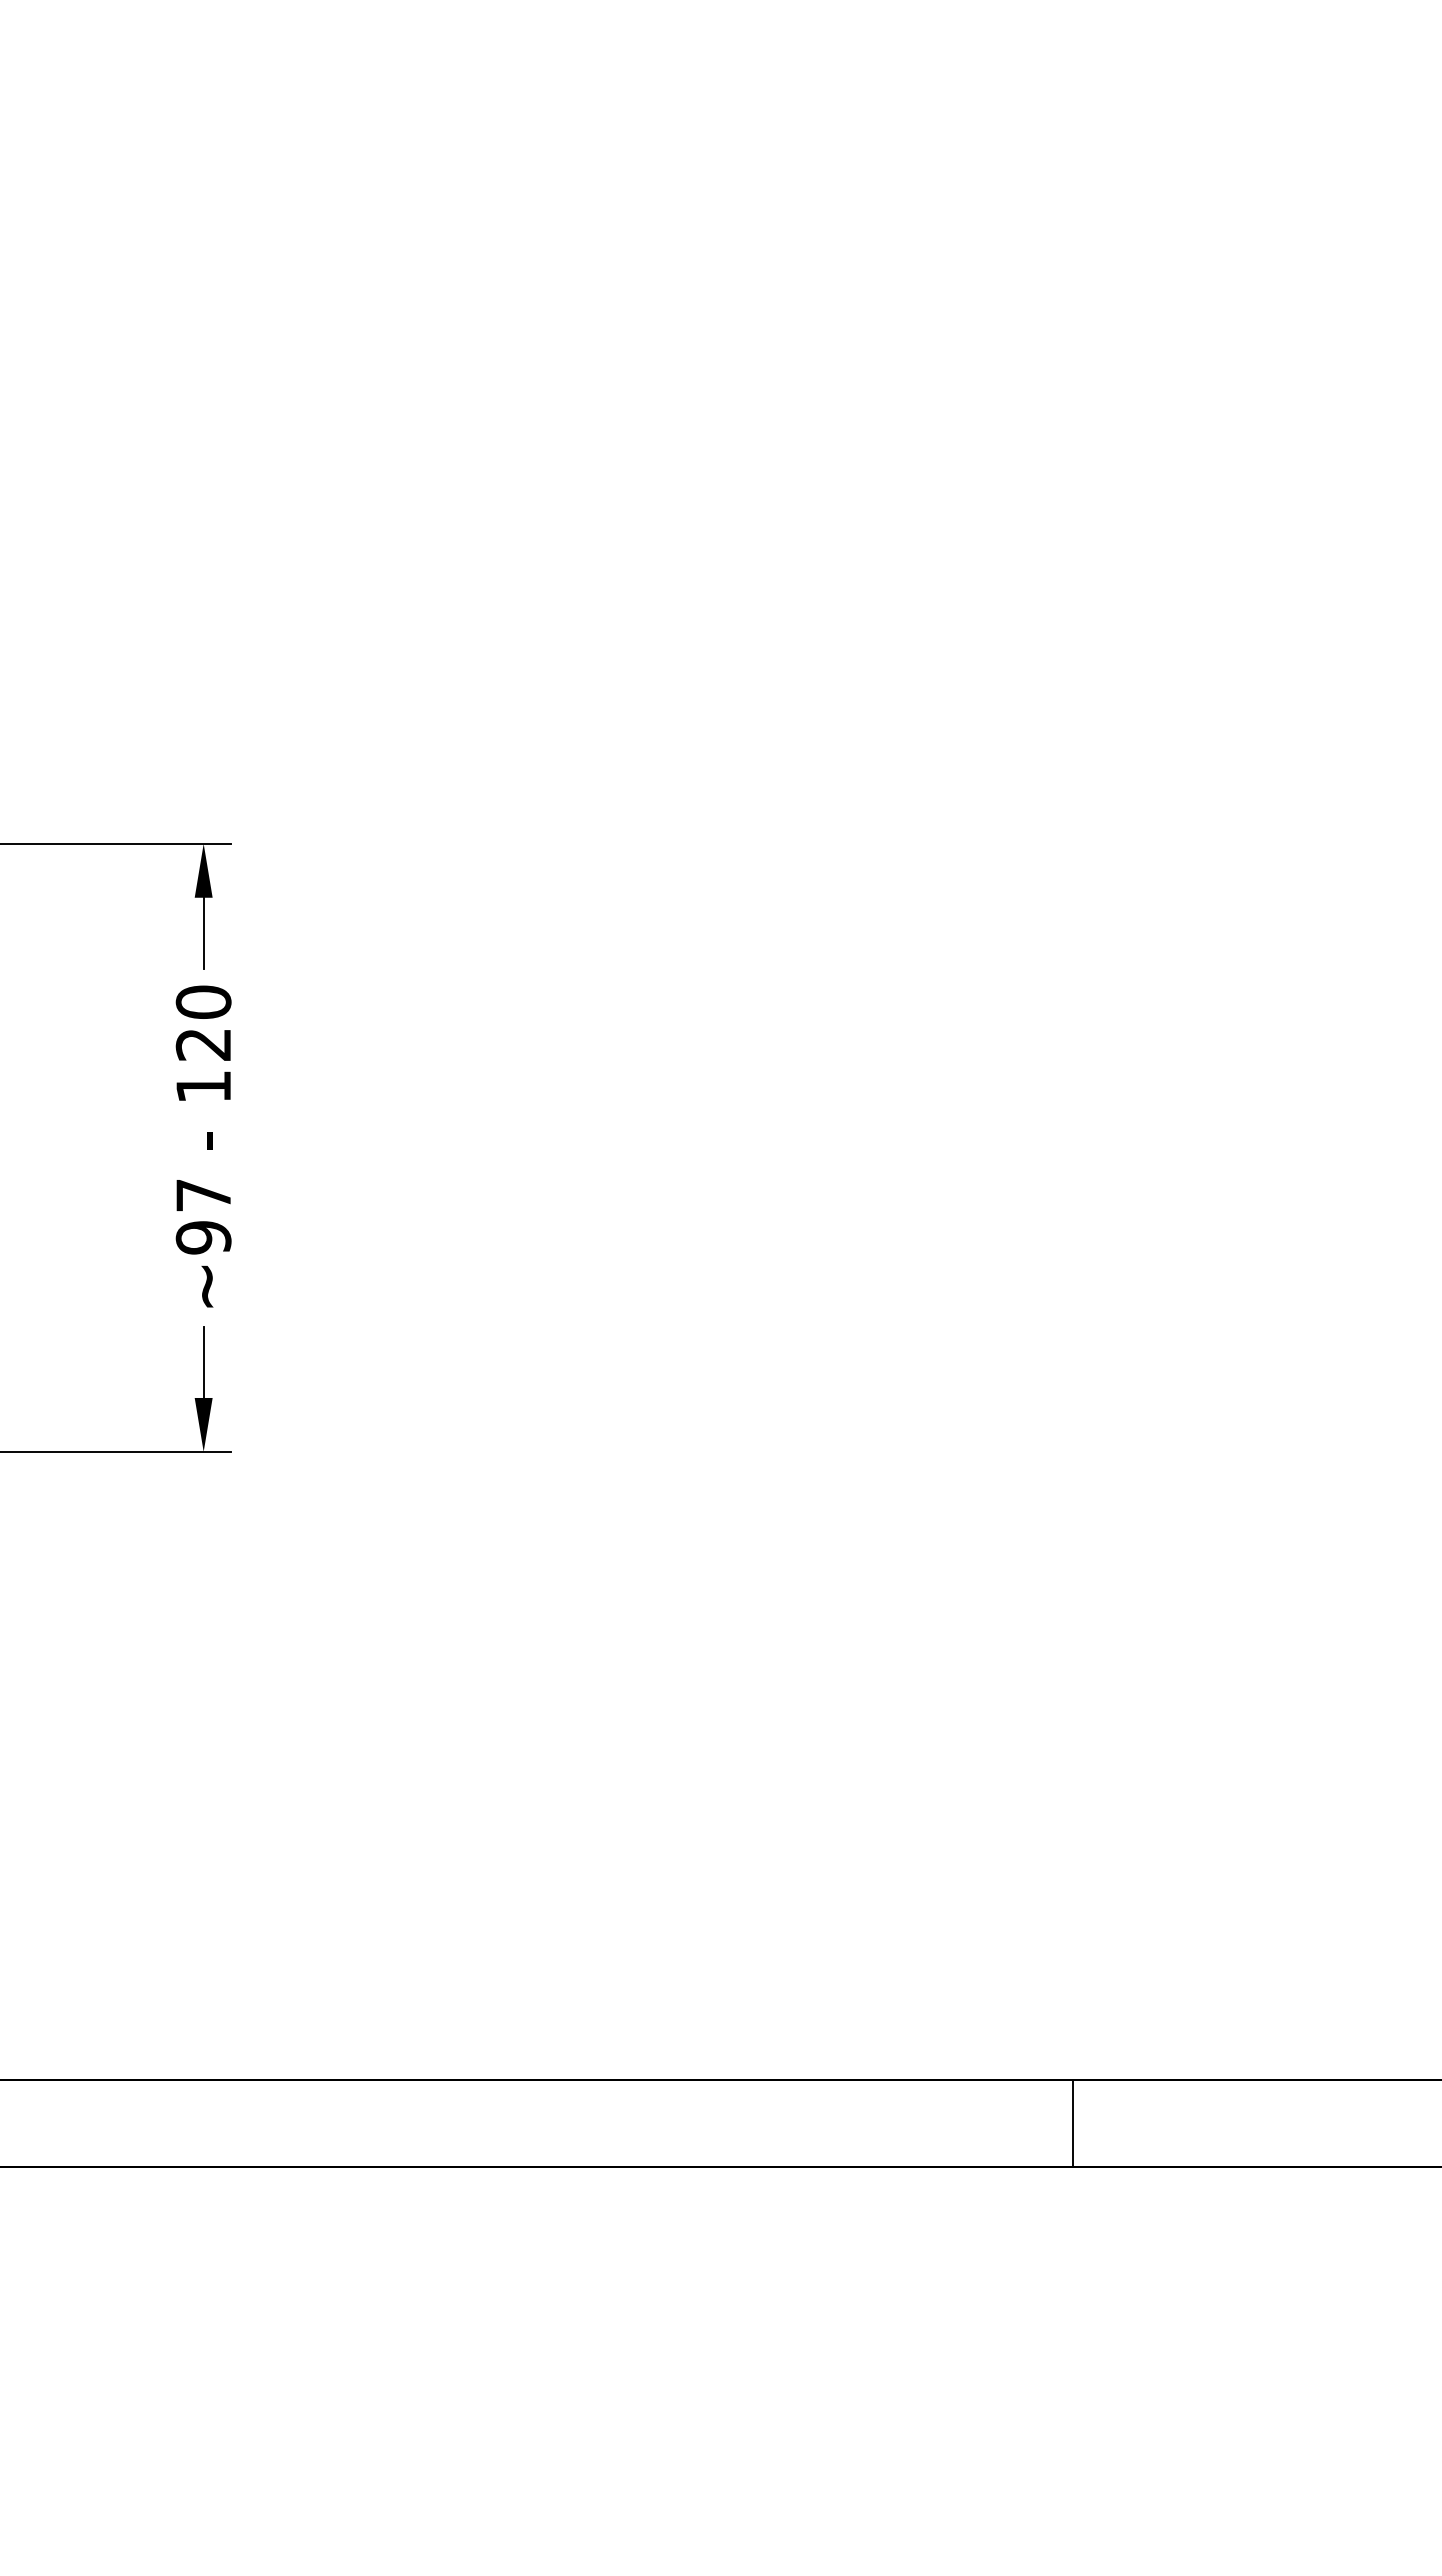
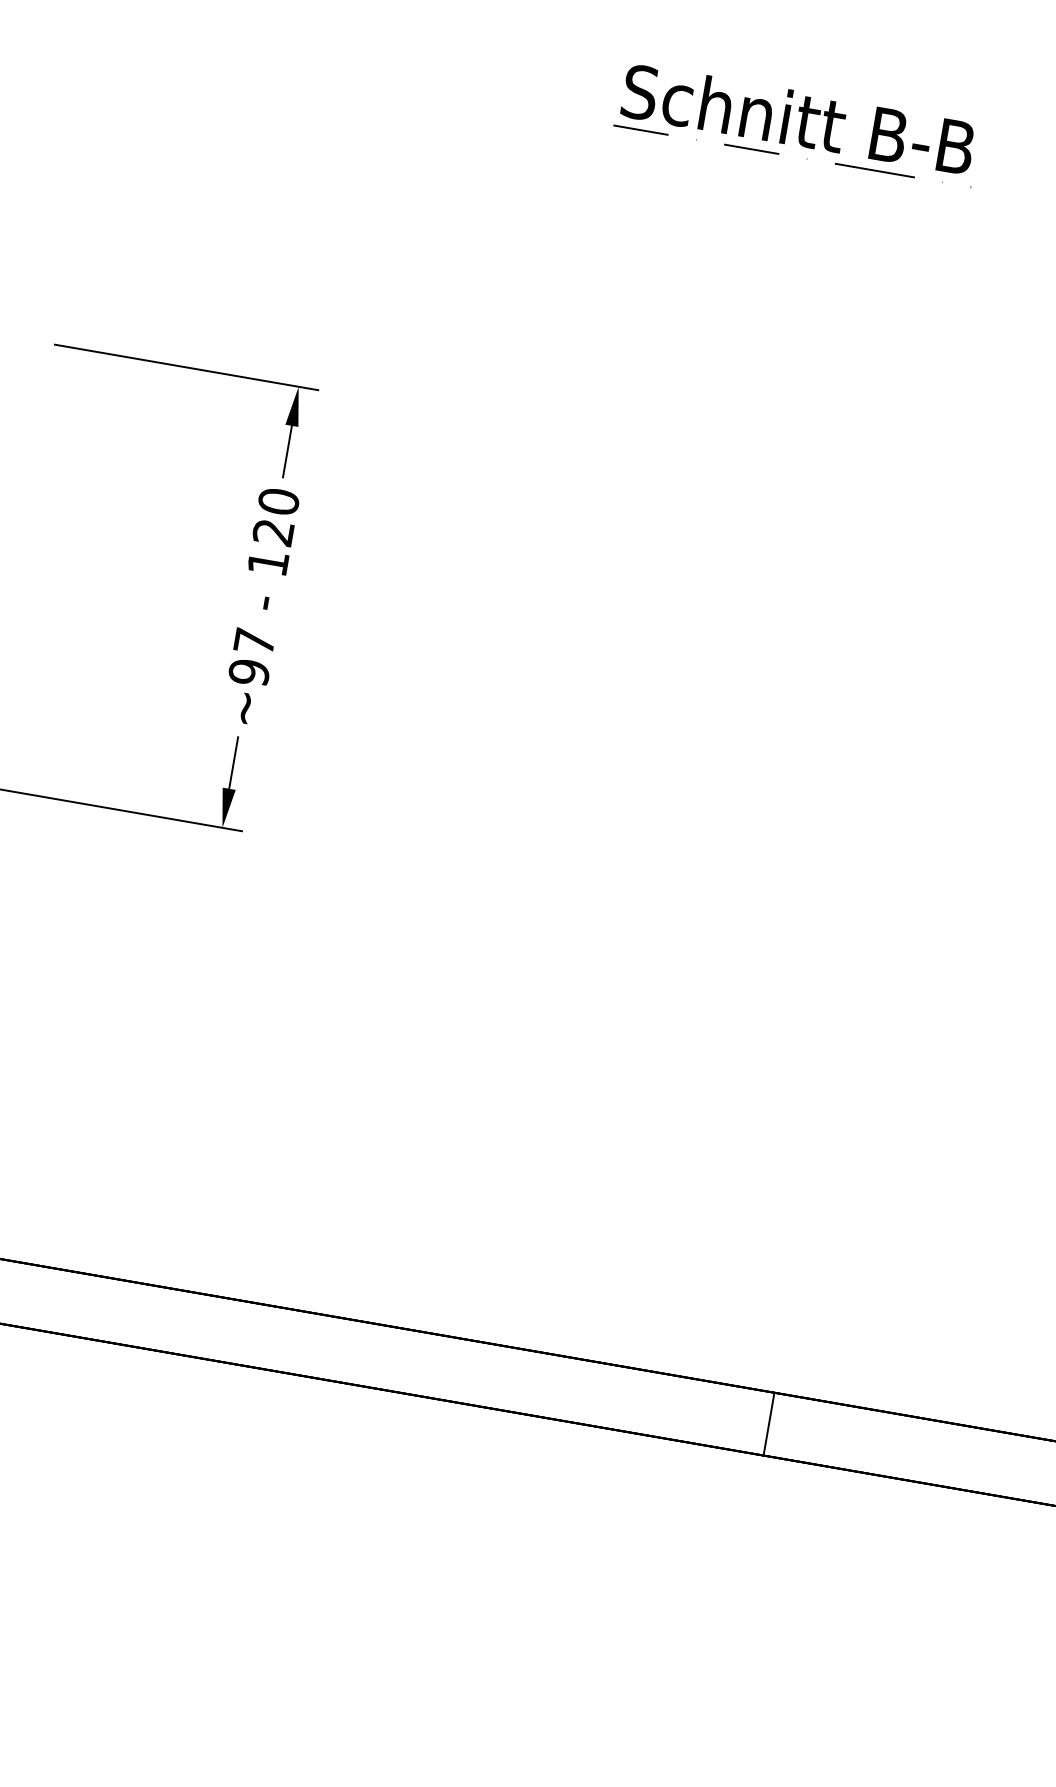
part: (811, 376) -> (798, 123), added

